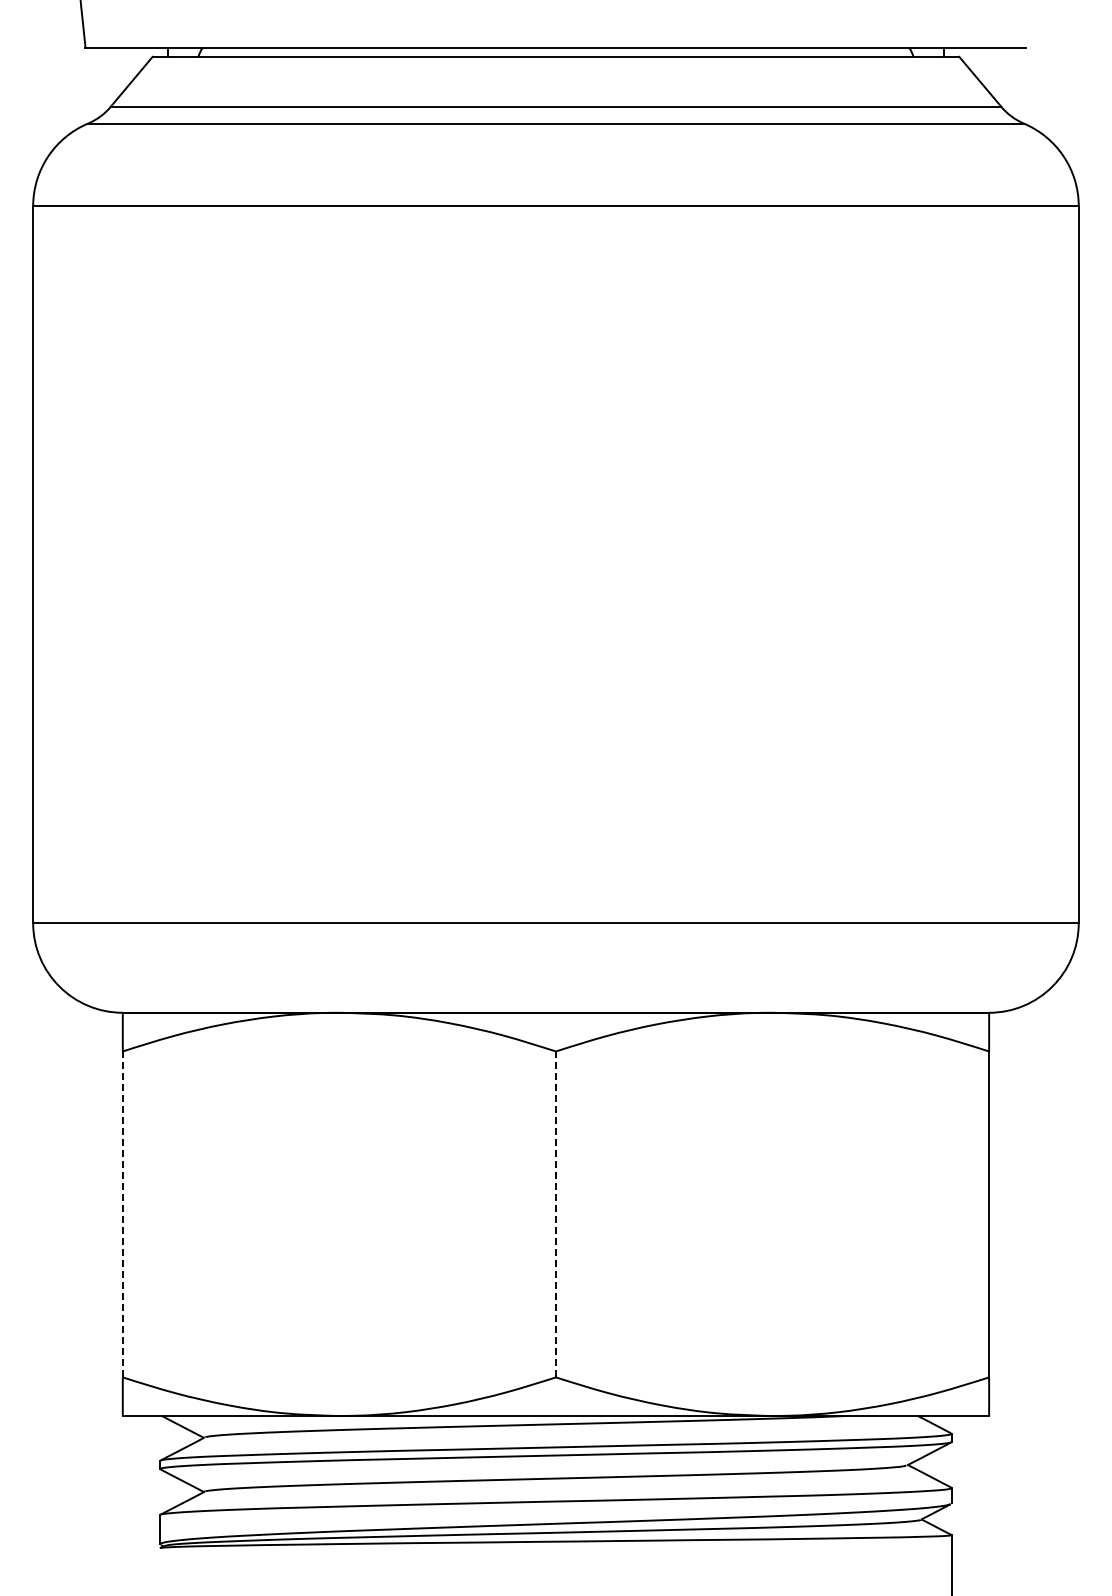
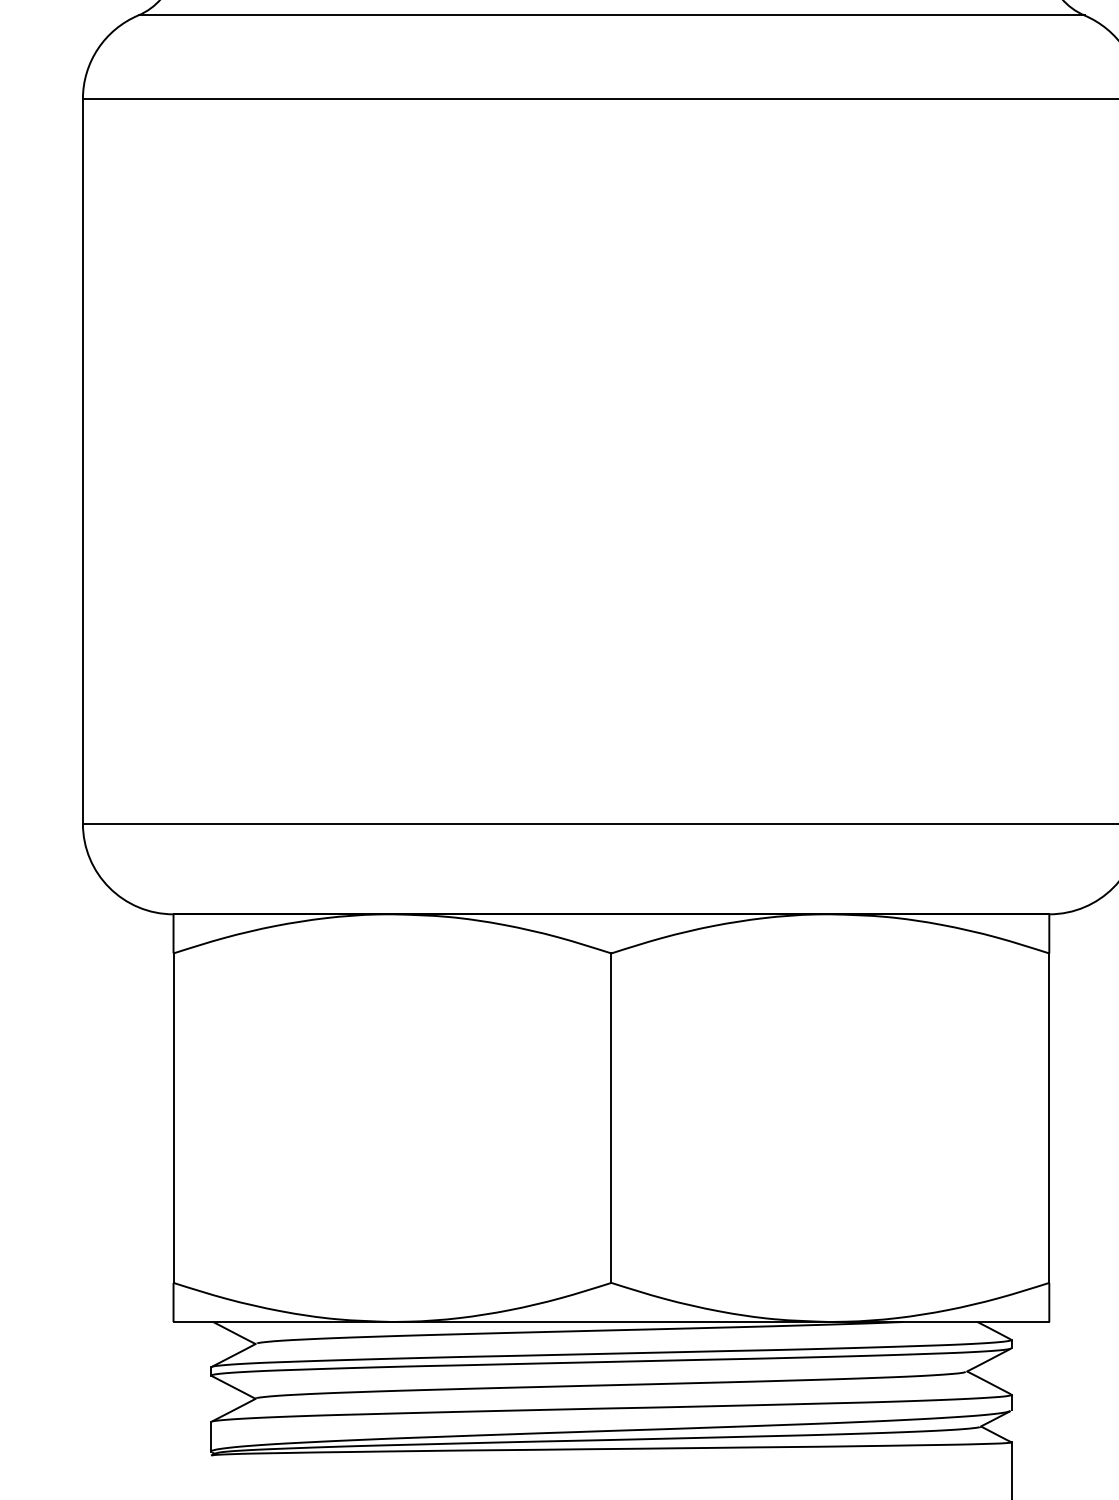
line: (122, 1214) -> (173, 1118), dashed -> solid
line: (555, 1214) -> (610, 1118), dashed -> solid

